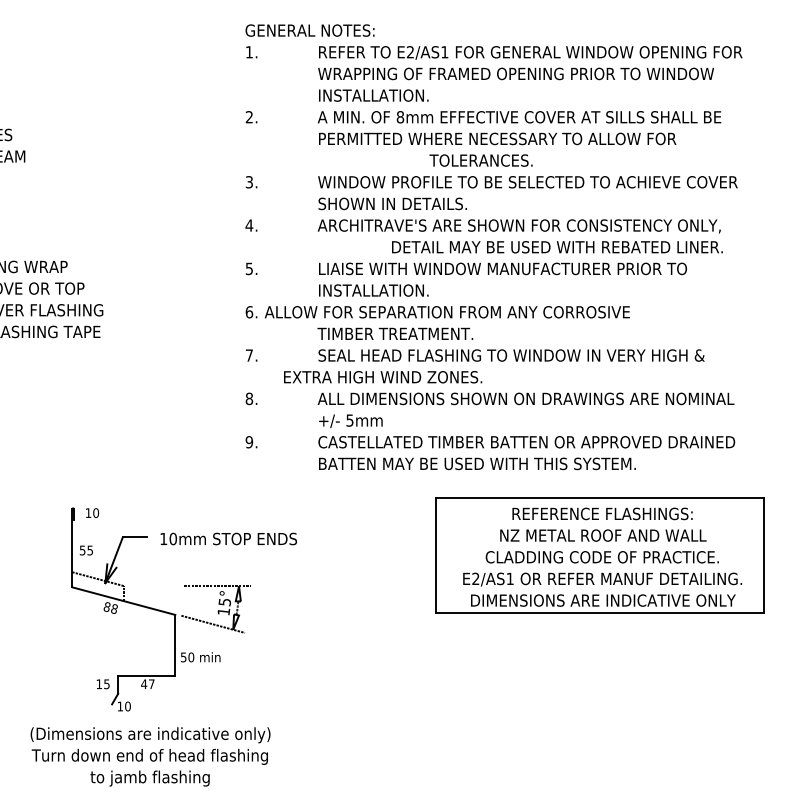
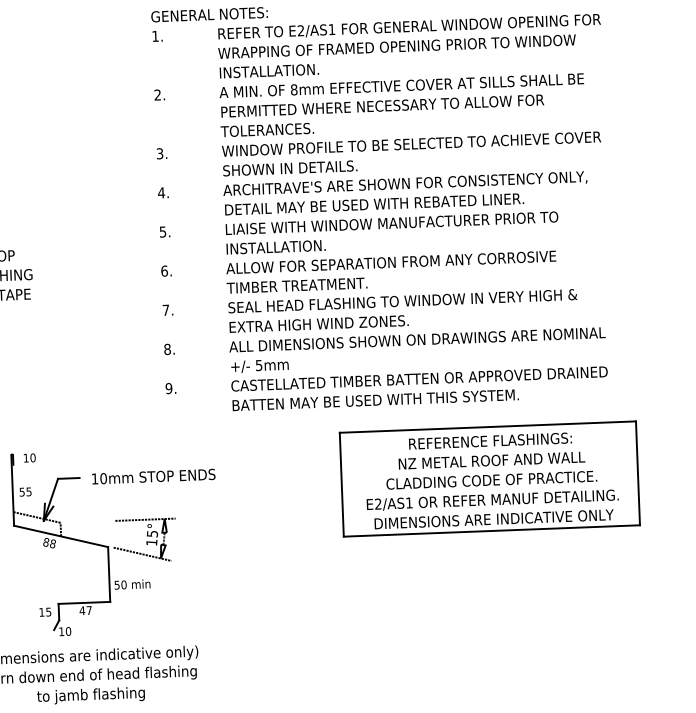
text: (480, 160) -> (266, 130), moved
text: (557, 247) -> (374, 204), moved
text: (447, 312) -> (391, 262), moved
text: (383, 377) -> (319, 324), moved

